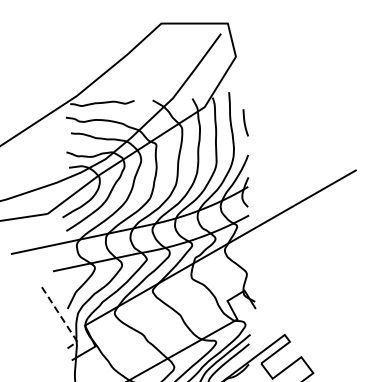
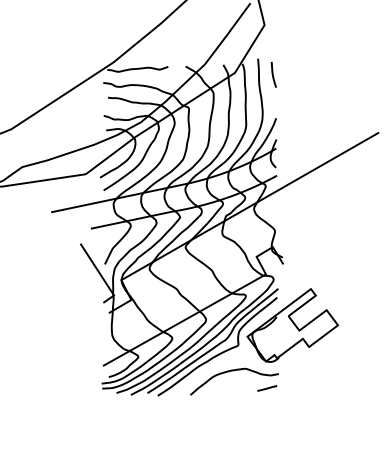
curve: (245, 122) -> (273, 74), moved
line: (64, 321) -> (101, 276), dashed -> solid

